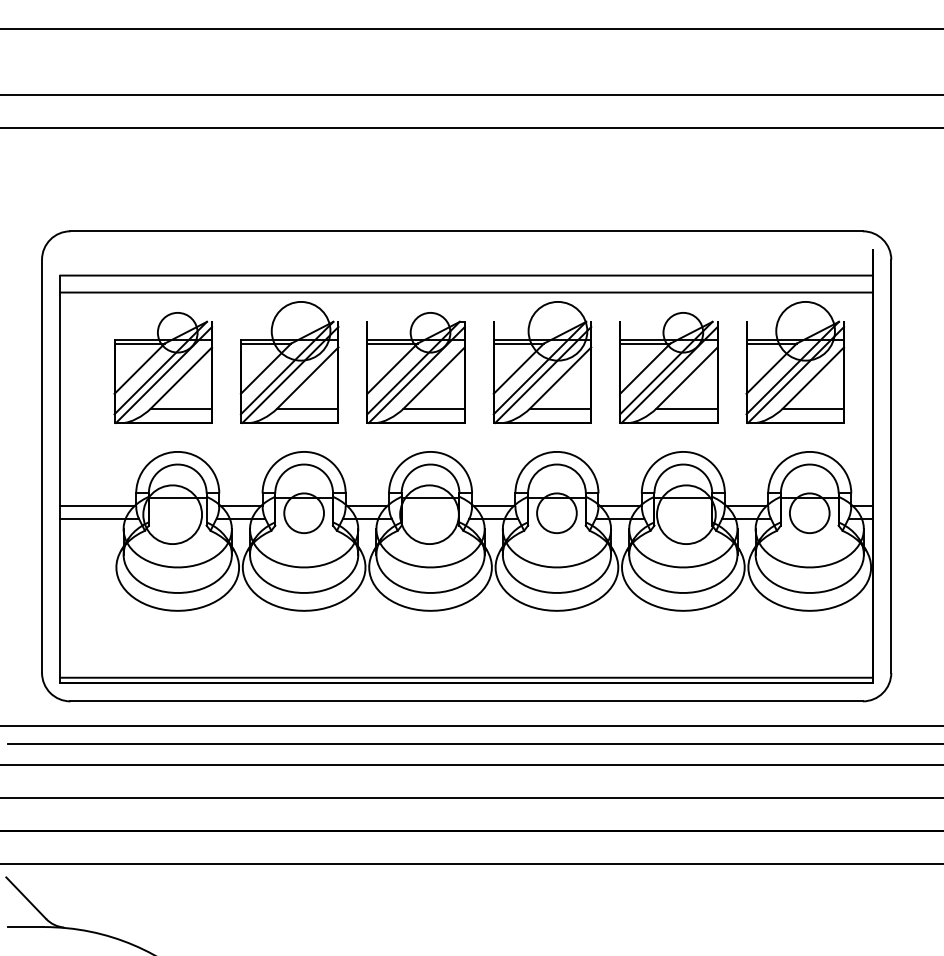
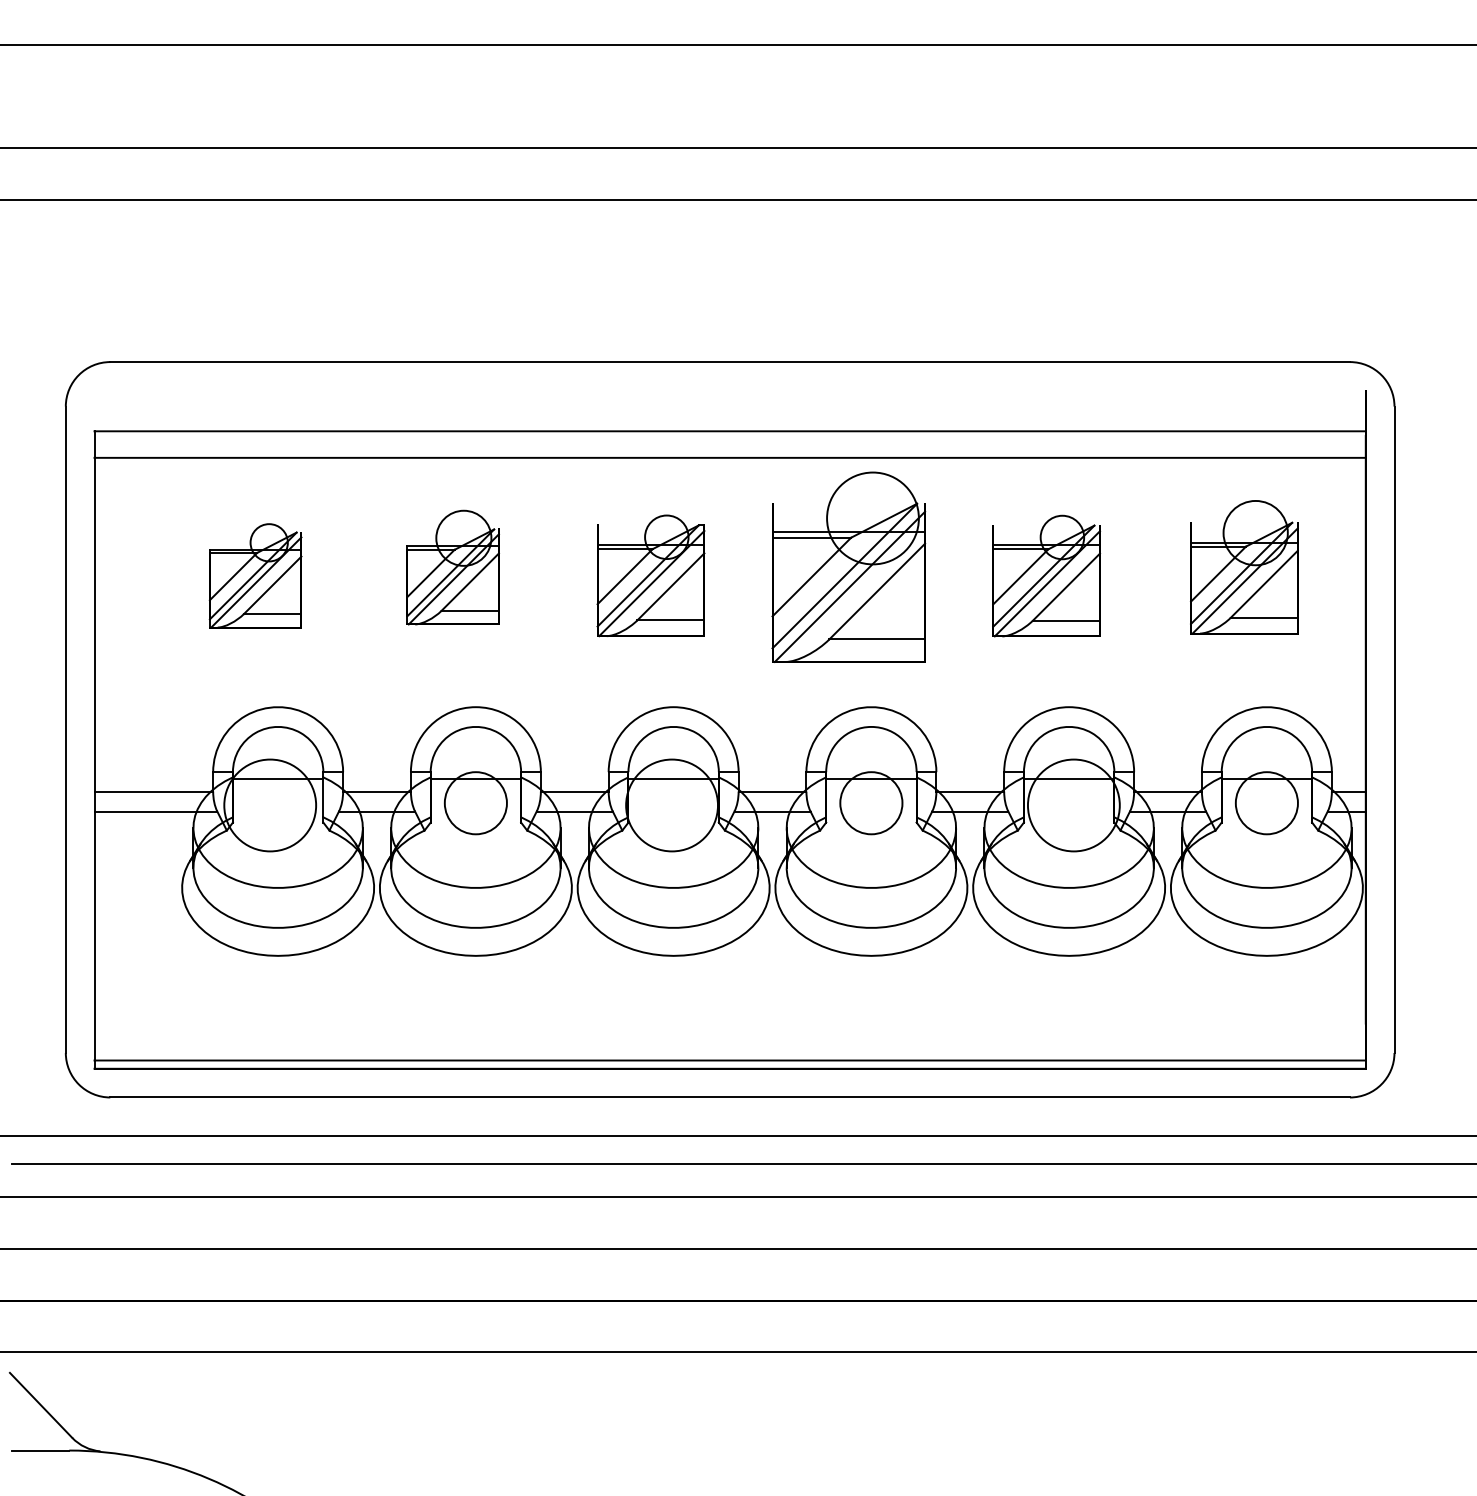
part: (289, 362) -> (452, 567), size x0.6
part: (795, 362) -> (1244, 567), size x0.7
part: (163, 367) -> (255, 575), size x0.6
part: (415, 367) -> (650, 575), size x0.7
part: (668, 368) -> (1045, 576), size x0.7

